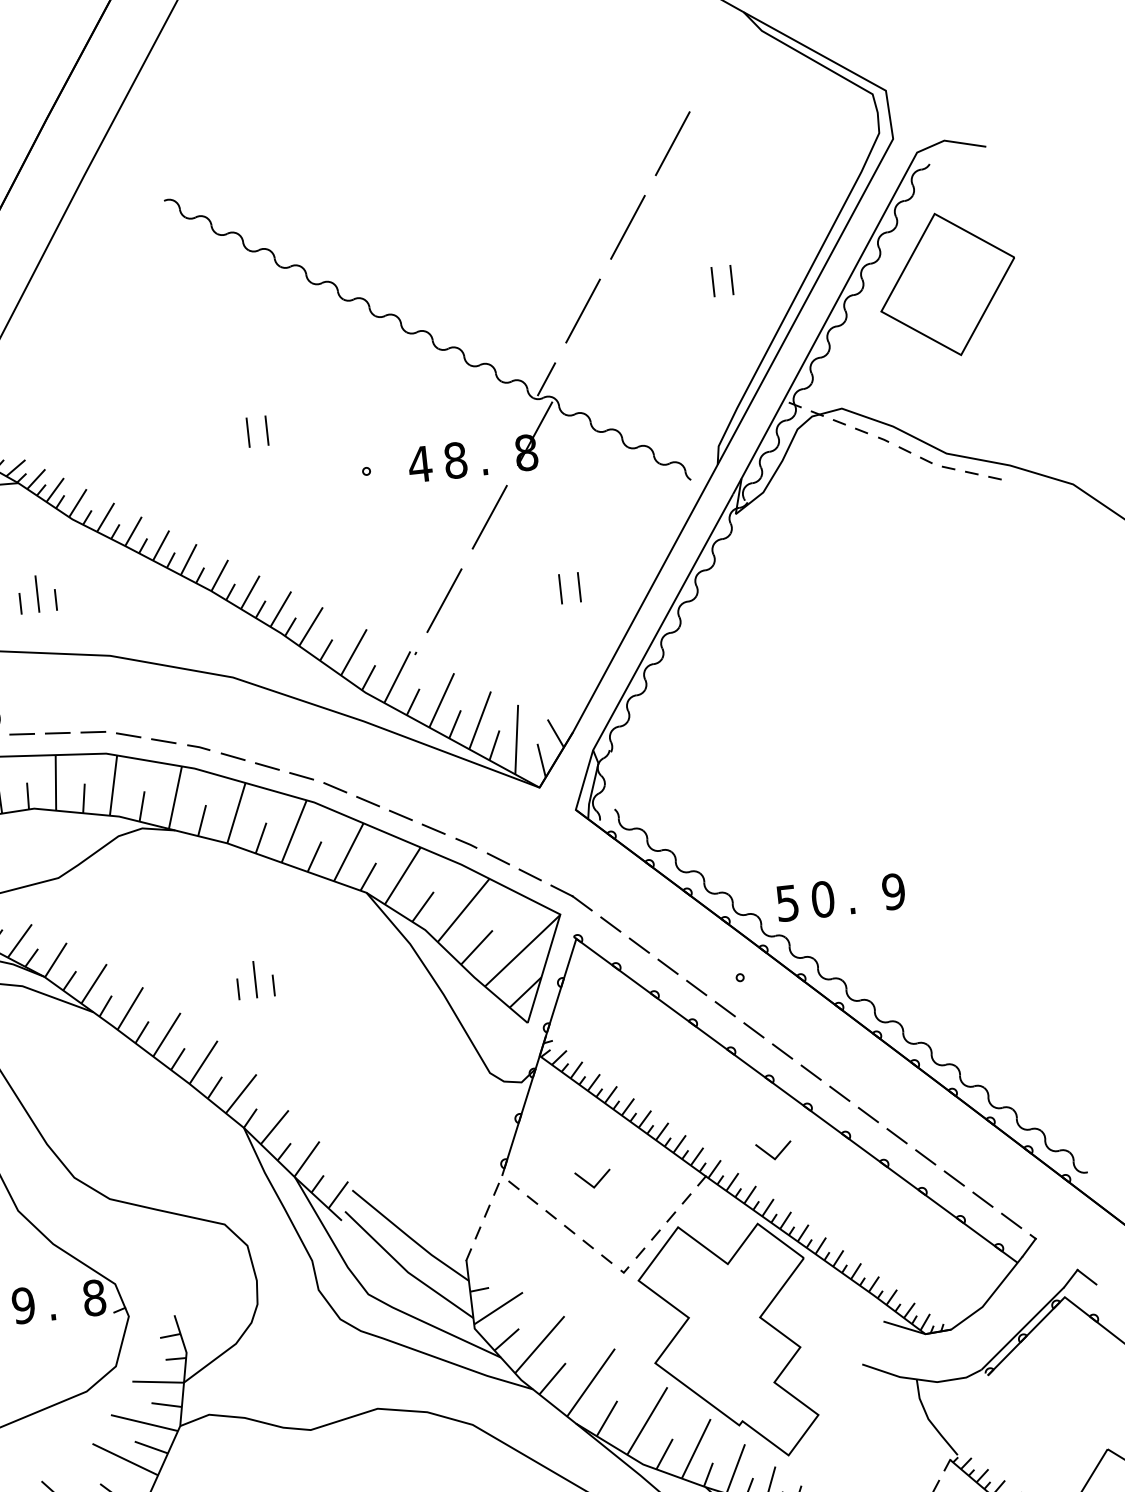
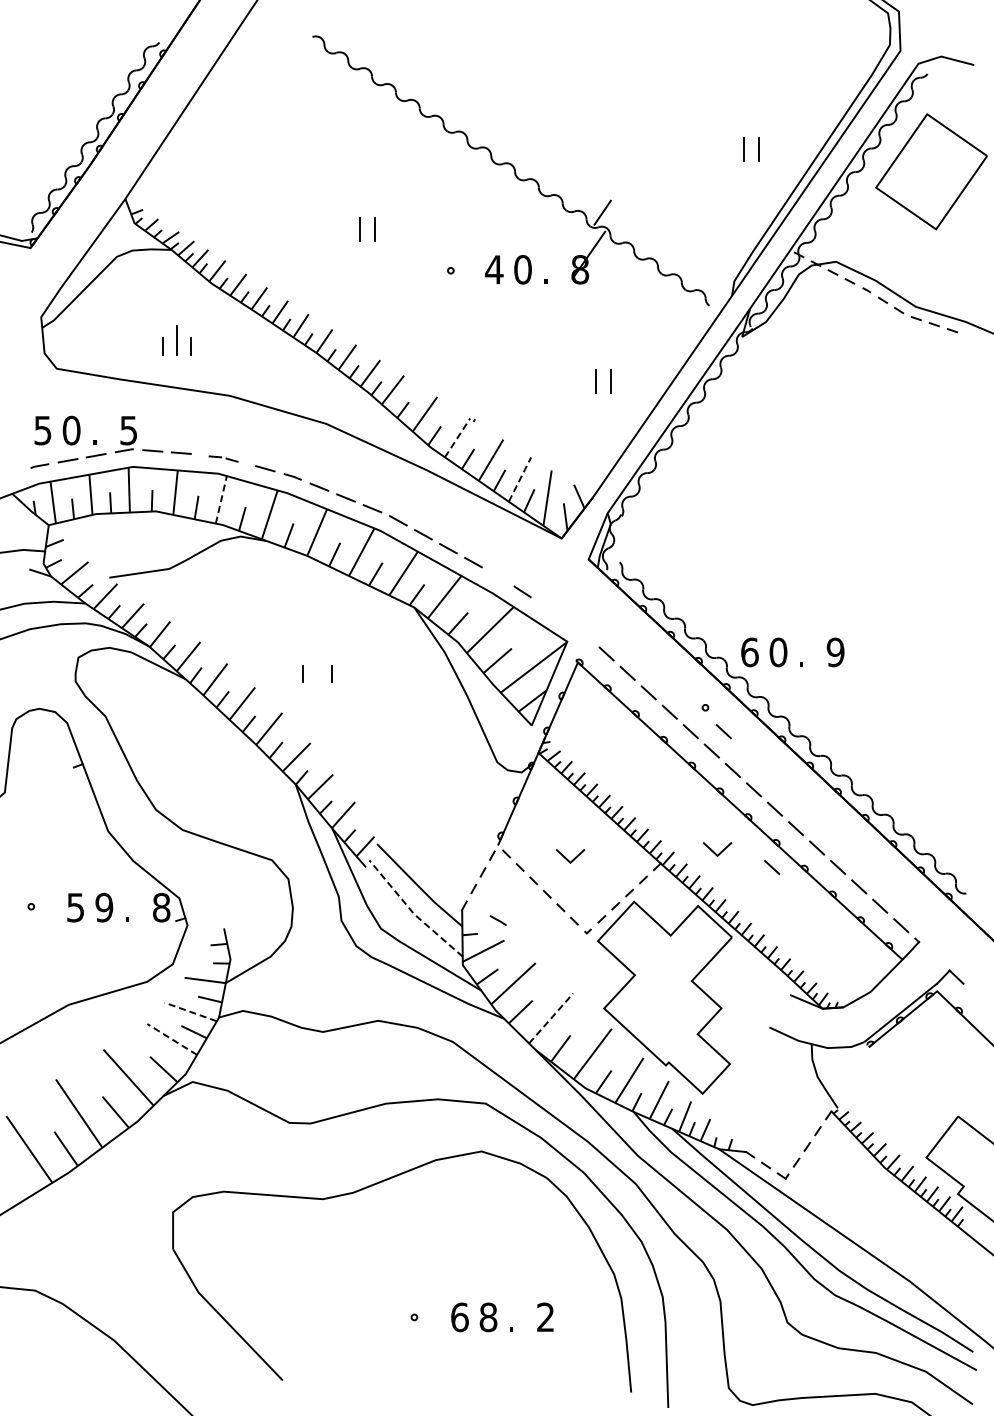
line: (672, 143) -> (723, 35), removed
line: (627, 227) -> (680, 98), removed
line: (582, 311) -> (637, 161), removed
text: (455, 460) -> (522, 269), 8 -> 0
line: (489, 516) -> (545, 317), removed
line: (443, 600) -> (501, 380), removed
line: (397, 676) -> (457, 437), solid -> dashed
line: (480, 720) -> (520, 479), solid -> dashed
part: (110, 734) -> (223, 458), size x0.6
line: (113, 785) -> (221, 499), solid -> dashed
line: (465, 843) -> (497, 920), moved
part: (555, 889) -> (565, 621), removed
text: (787, 903) -> (749, 652), 5 -> 6
line: (254, 978) -> (317, 666), removed
line: (765, 1004) -> (723, 731), added
line: (844, 1166) -> (772, 867), added
line: (405, 1270) -> (412, 912), solid -> dashed
line: (591, 1382) -> (551, 1018), solid -> dashed
line: (144, 1422) -> (190, 1011), solid -> dashed
line: (124, 1459) -> (171, 1039), solid -> dashed

